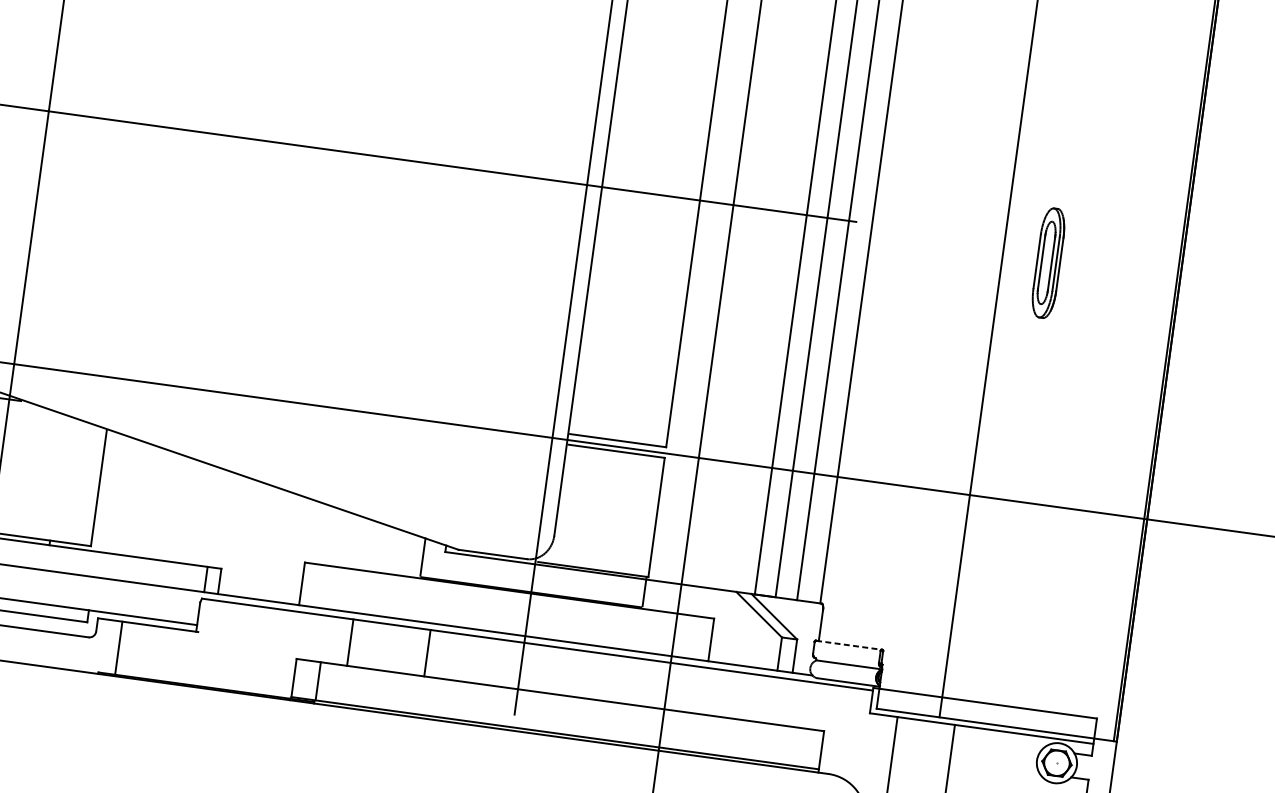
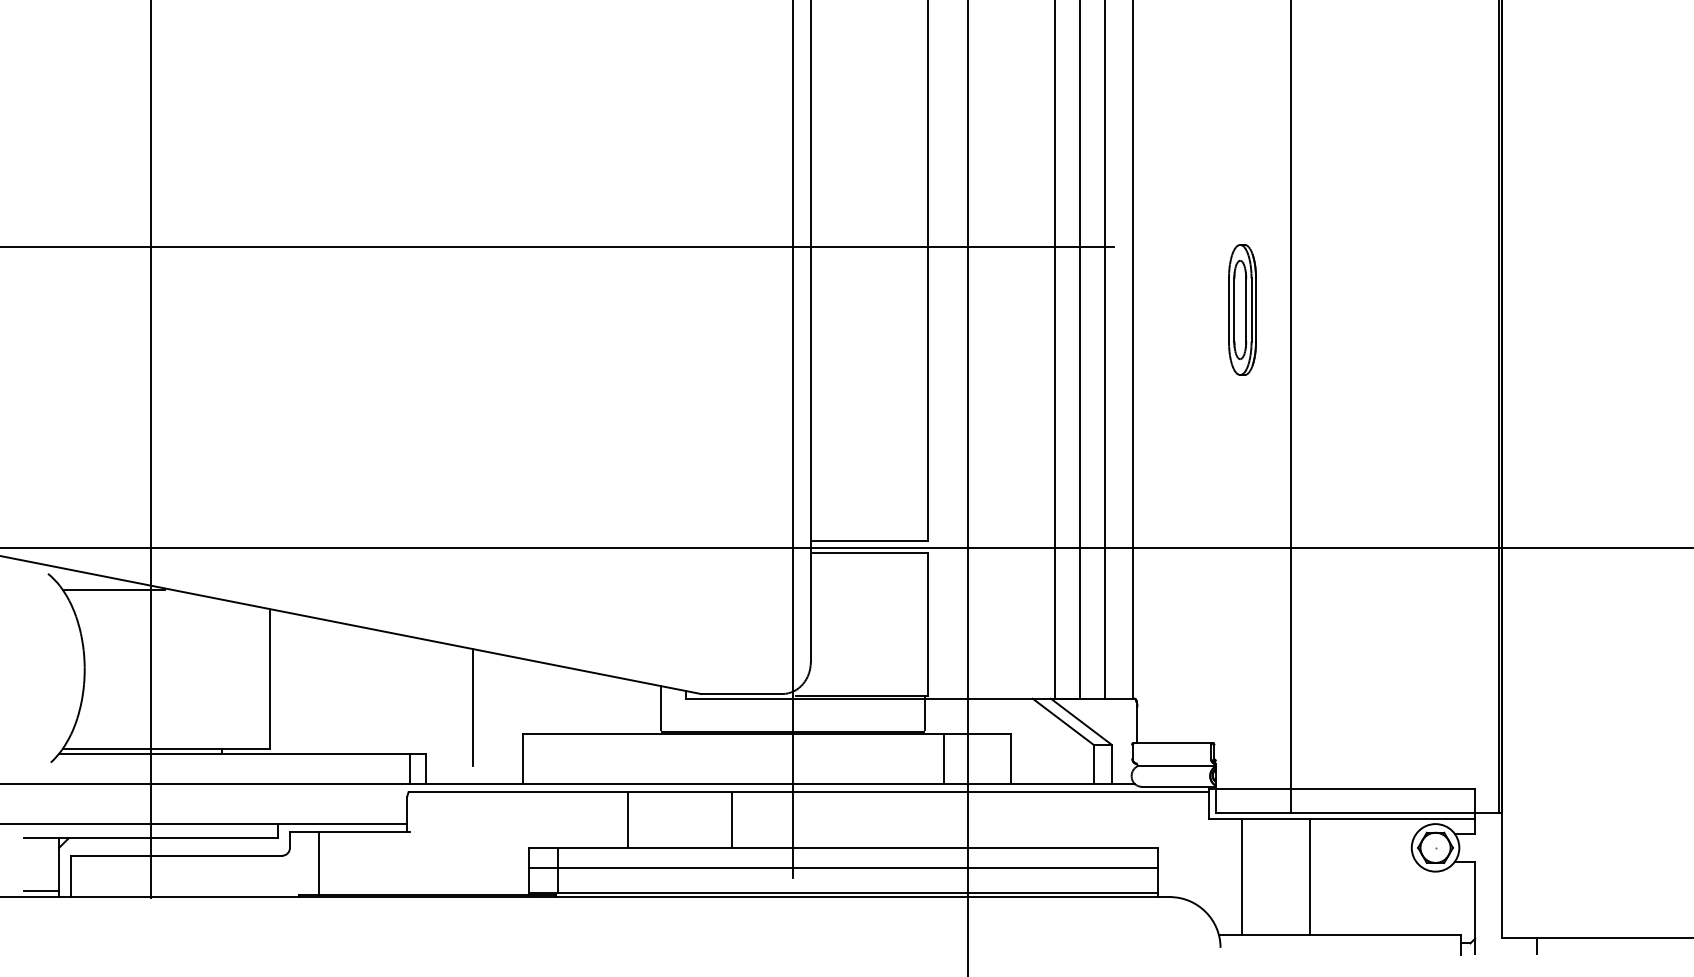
part: (1048, 262) -> (1242, 309), moved
line: (265, 534) -> (472, 707), added
line: (654, 631) -> (943, 758), added
line: (350, 642) -> (628, 819), moved
line: (849, 645) -> (1173, 743), dashed -> solid
line: (427, 652) -> (732, 819), moved
line: (557, 711) -> (842, 867), added

